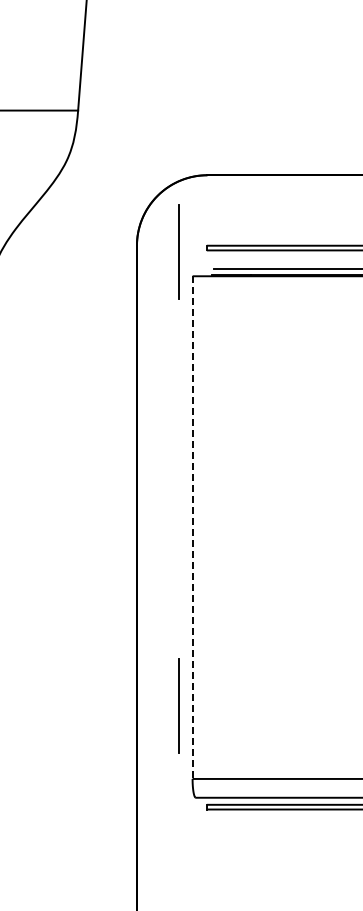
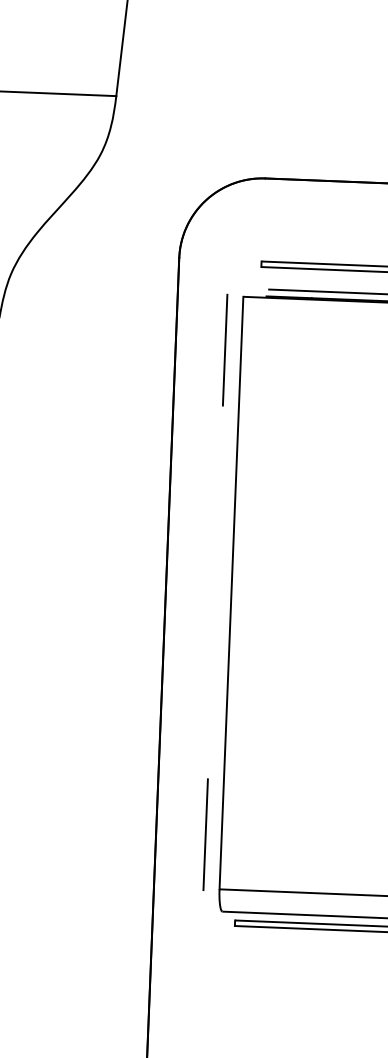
line: (178, 251) -> (224, 349), moved
line: (192, 528) -> (231, 594), dashed -> solid
line: (178, 705) -> (205, 833), moved

